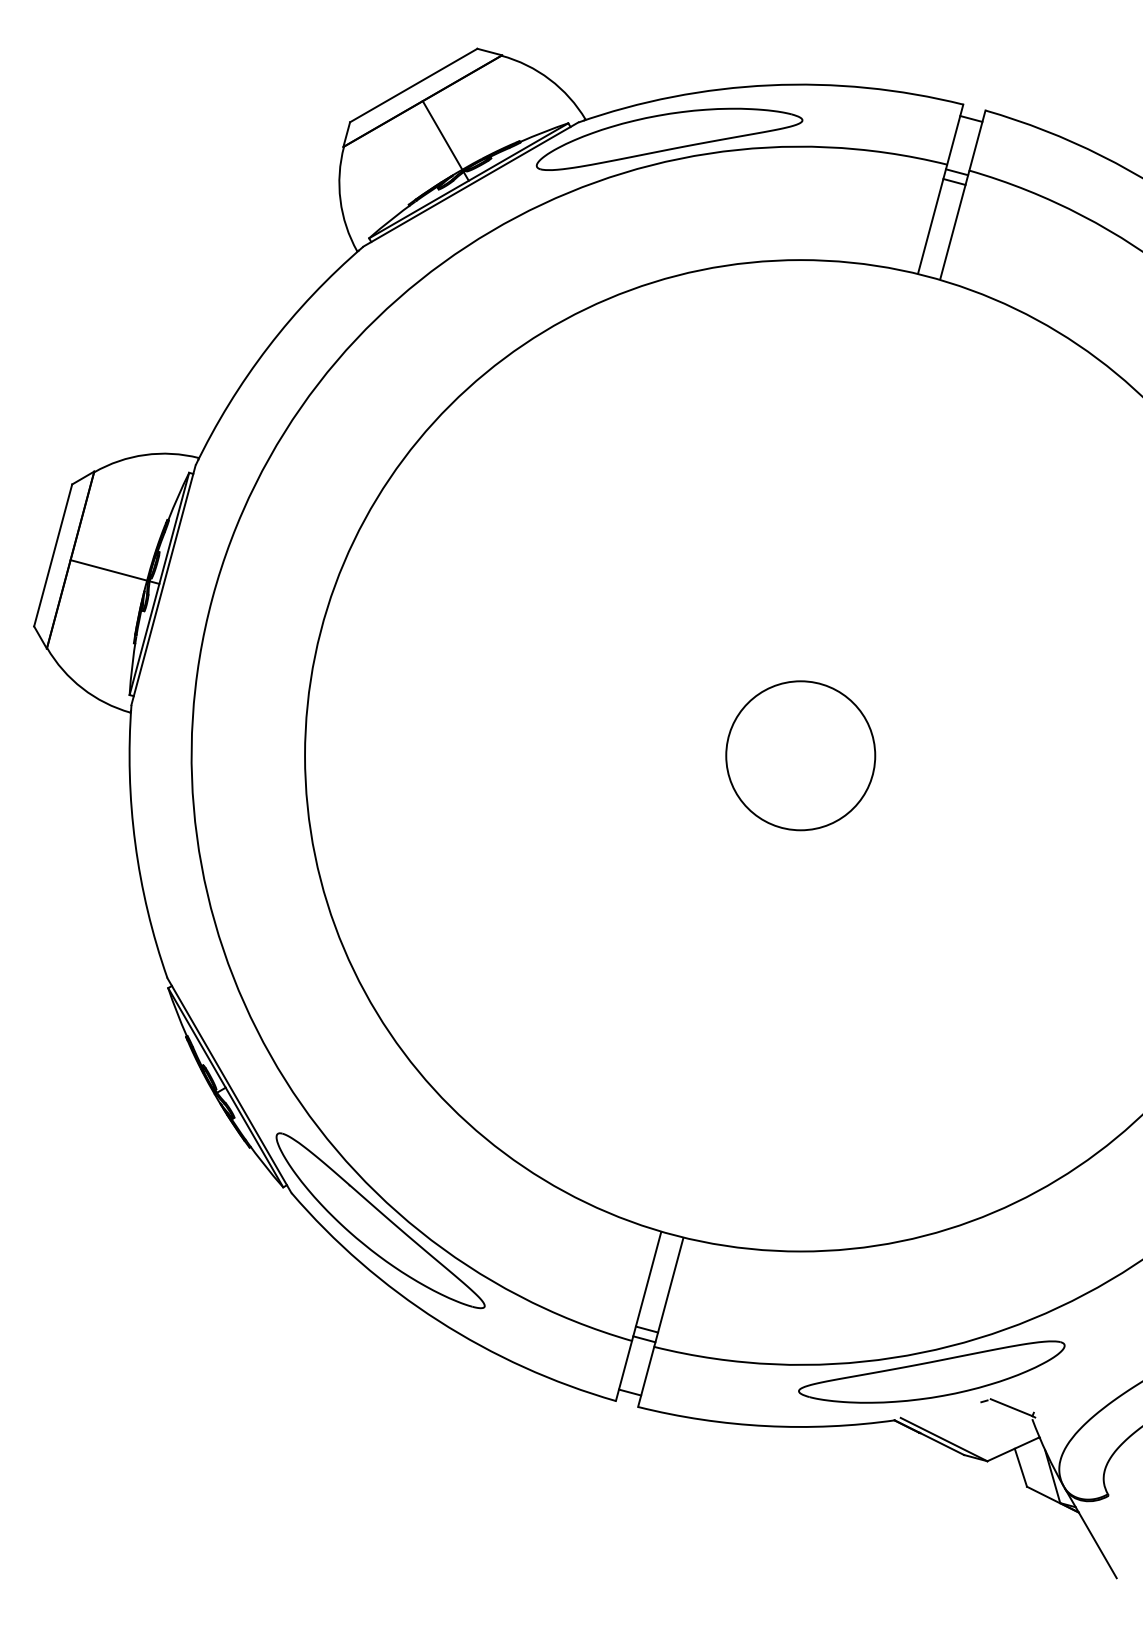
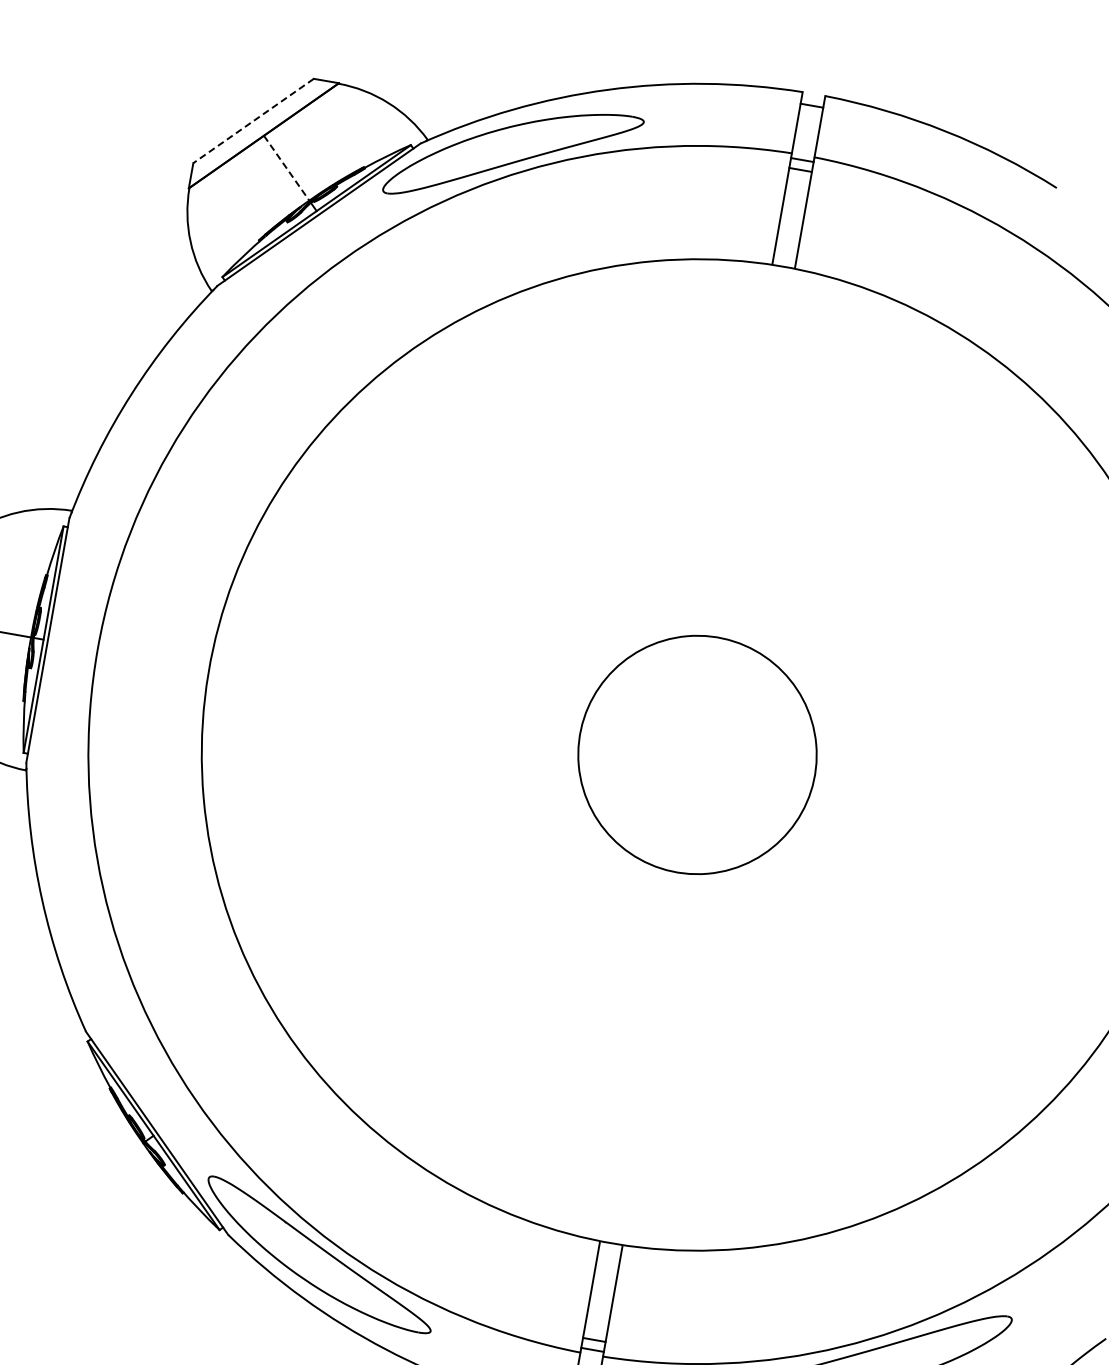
line: (413, 85) -> (253, 120), solid -> dashed
line: (443, 136) -> (287, 169), solid -> dashed
circle: (800, 755) -> (697, 754), size x1.6

